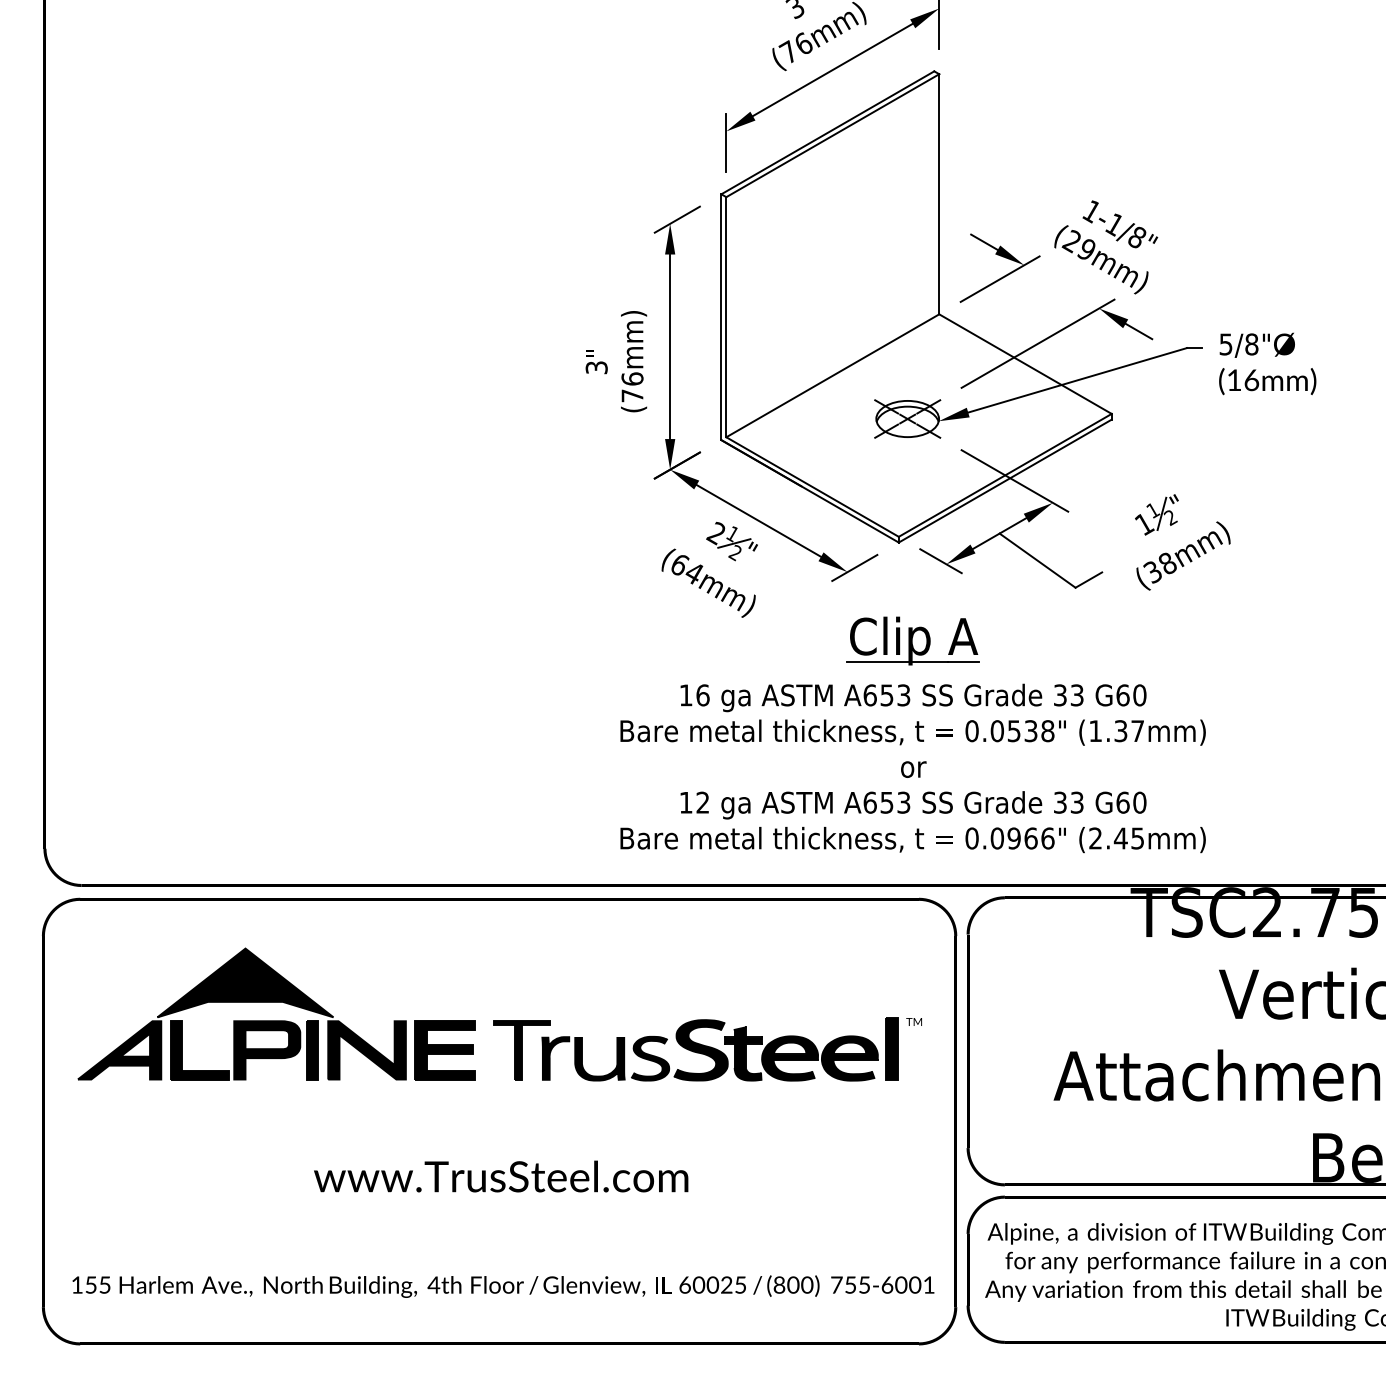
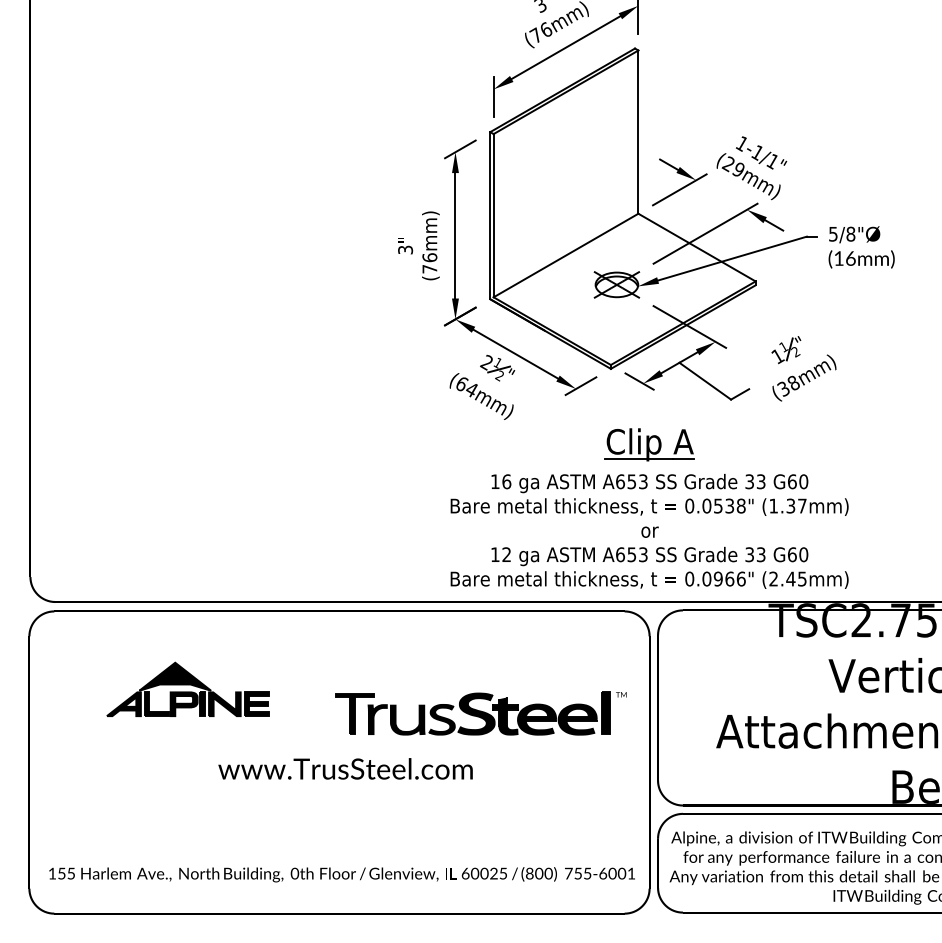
text: (1136, 237) -> (772, 161), 1-1/8 -> 1-1/1
part: (912, 734) -> (649, 508), moved
part: (275, 1014) -> (187, 689), size x0.6
text: (501, 1175) -> (345, 768), moved
text: (433, 1284) -> (294, 873), 4th -> 0th

